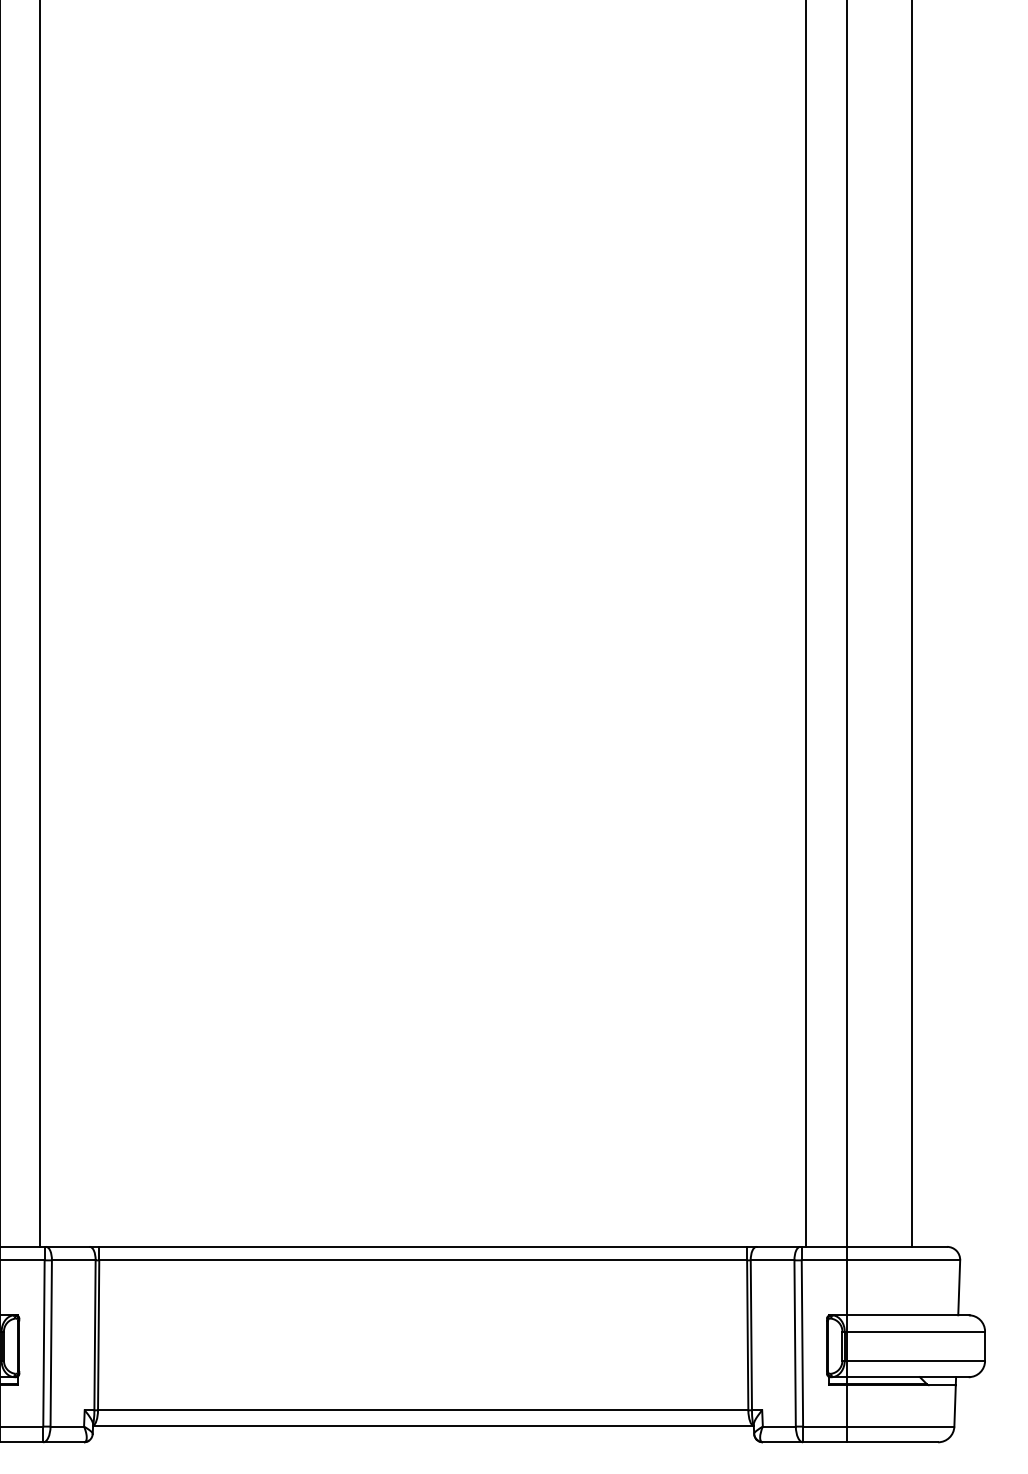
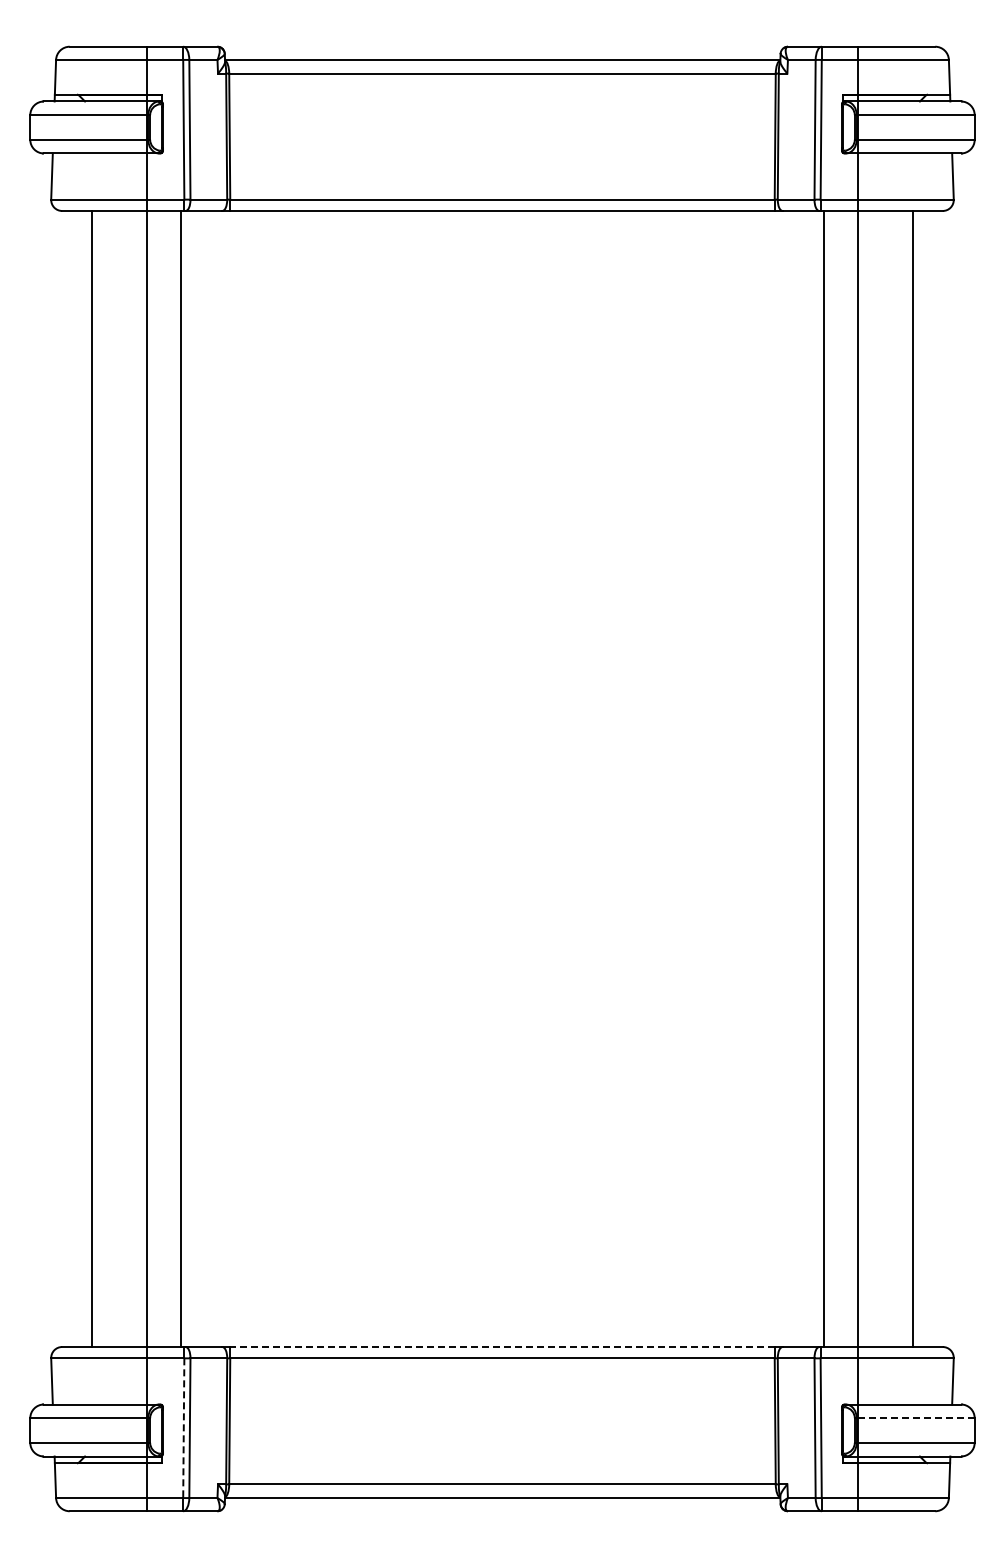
line: (422, 1247) -> (501, 1347), solid -> dashed
line: (915, 1331) -> (916, 1418), solid -> dashed
line: (43, 1343) -> (183, 1428), solid -> dashed

